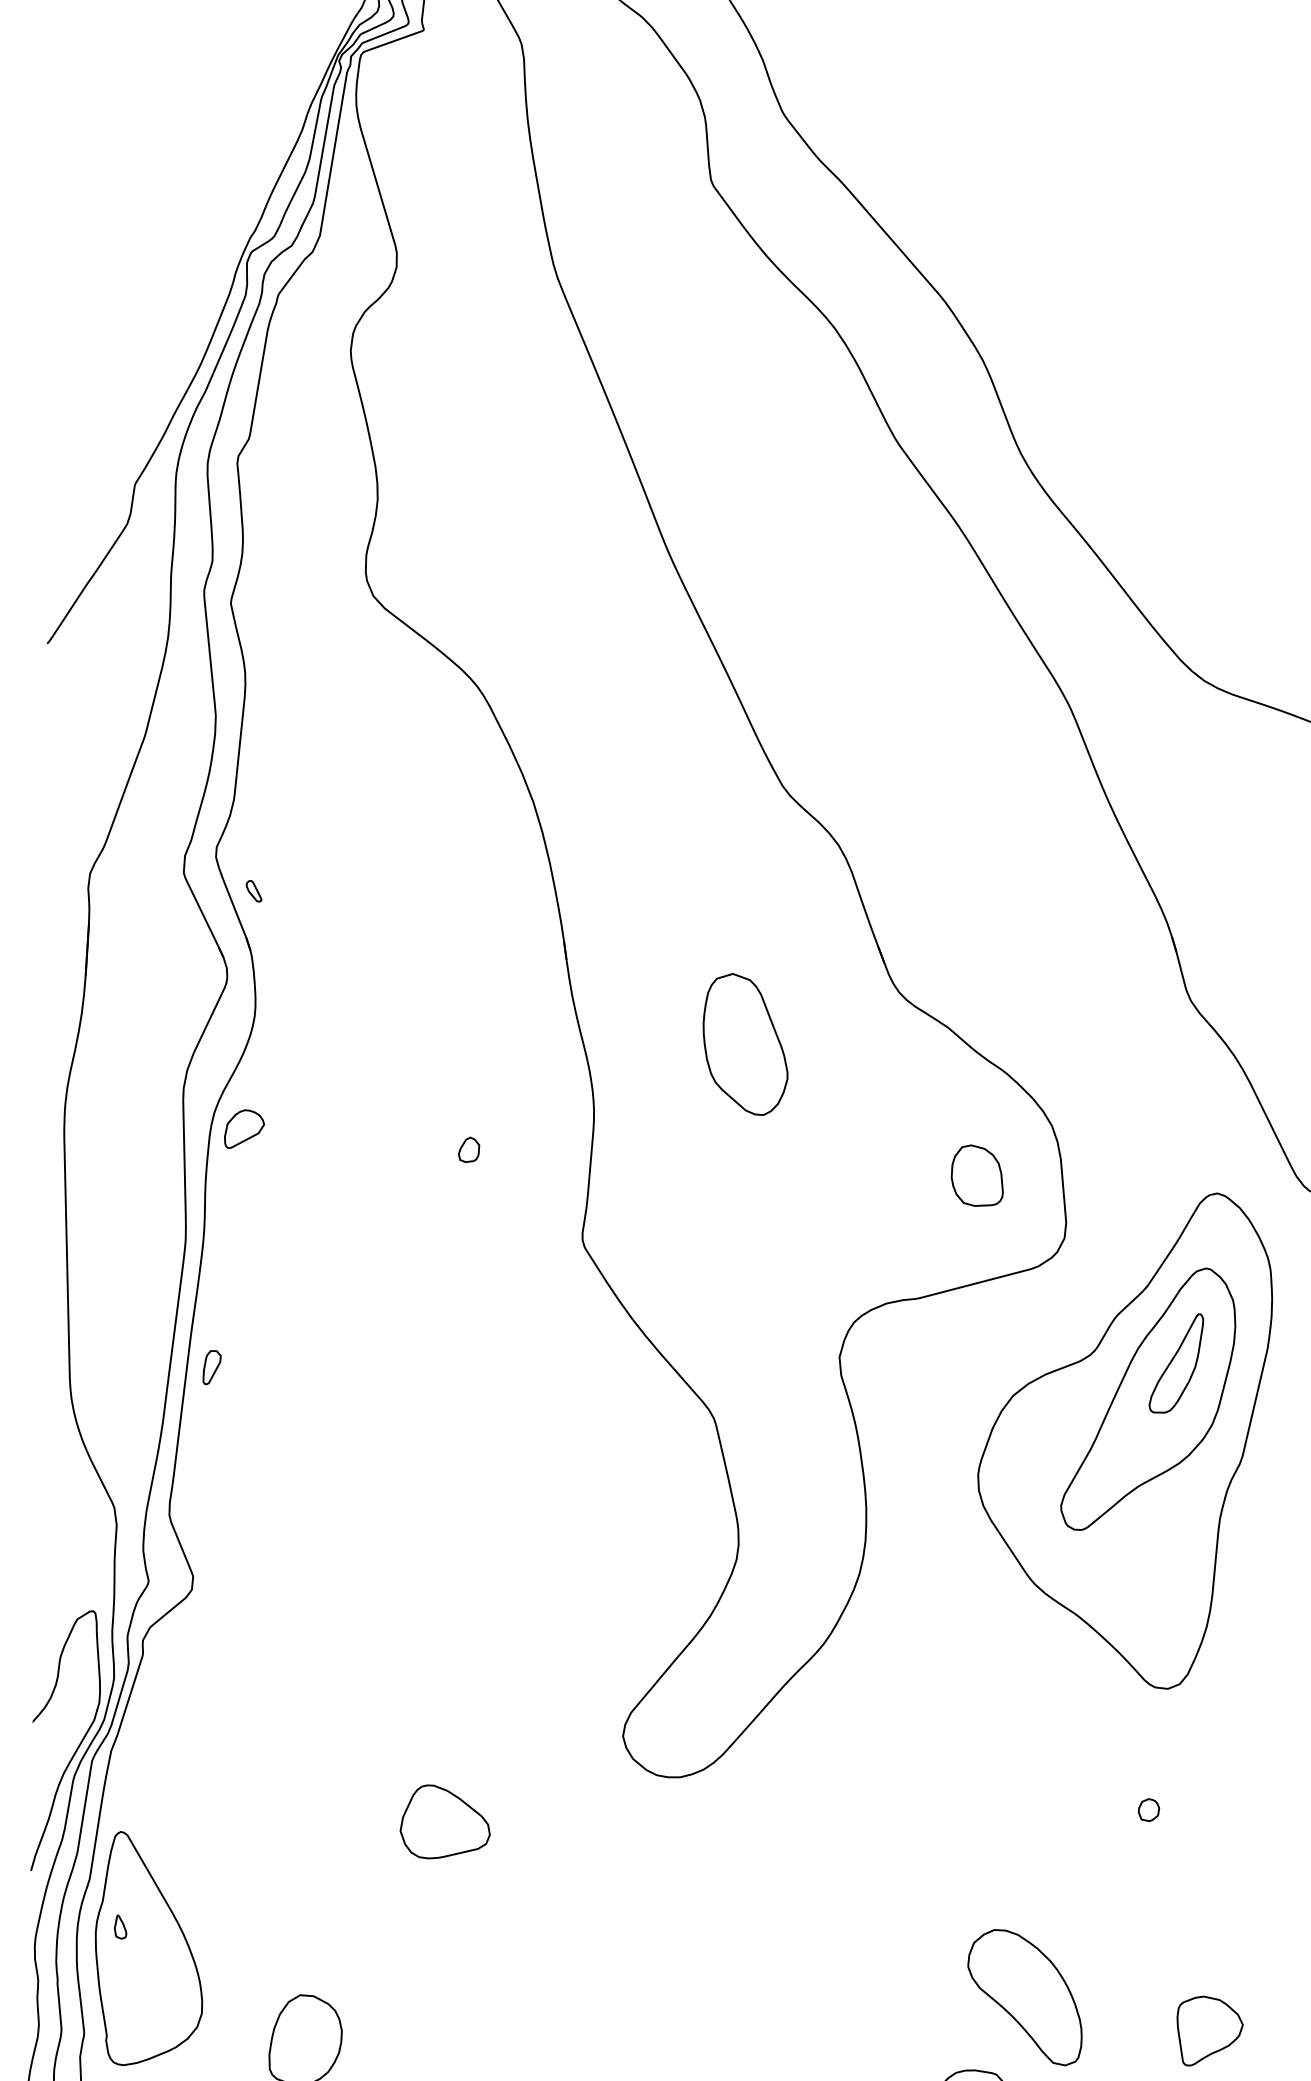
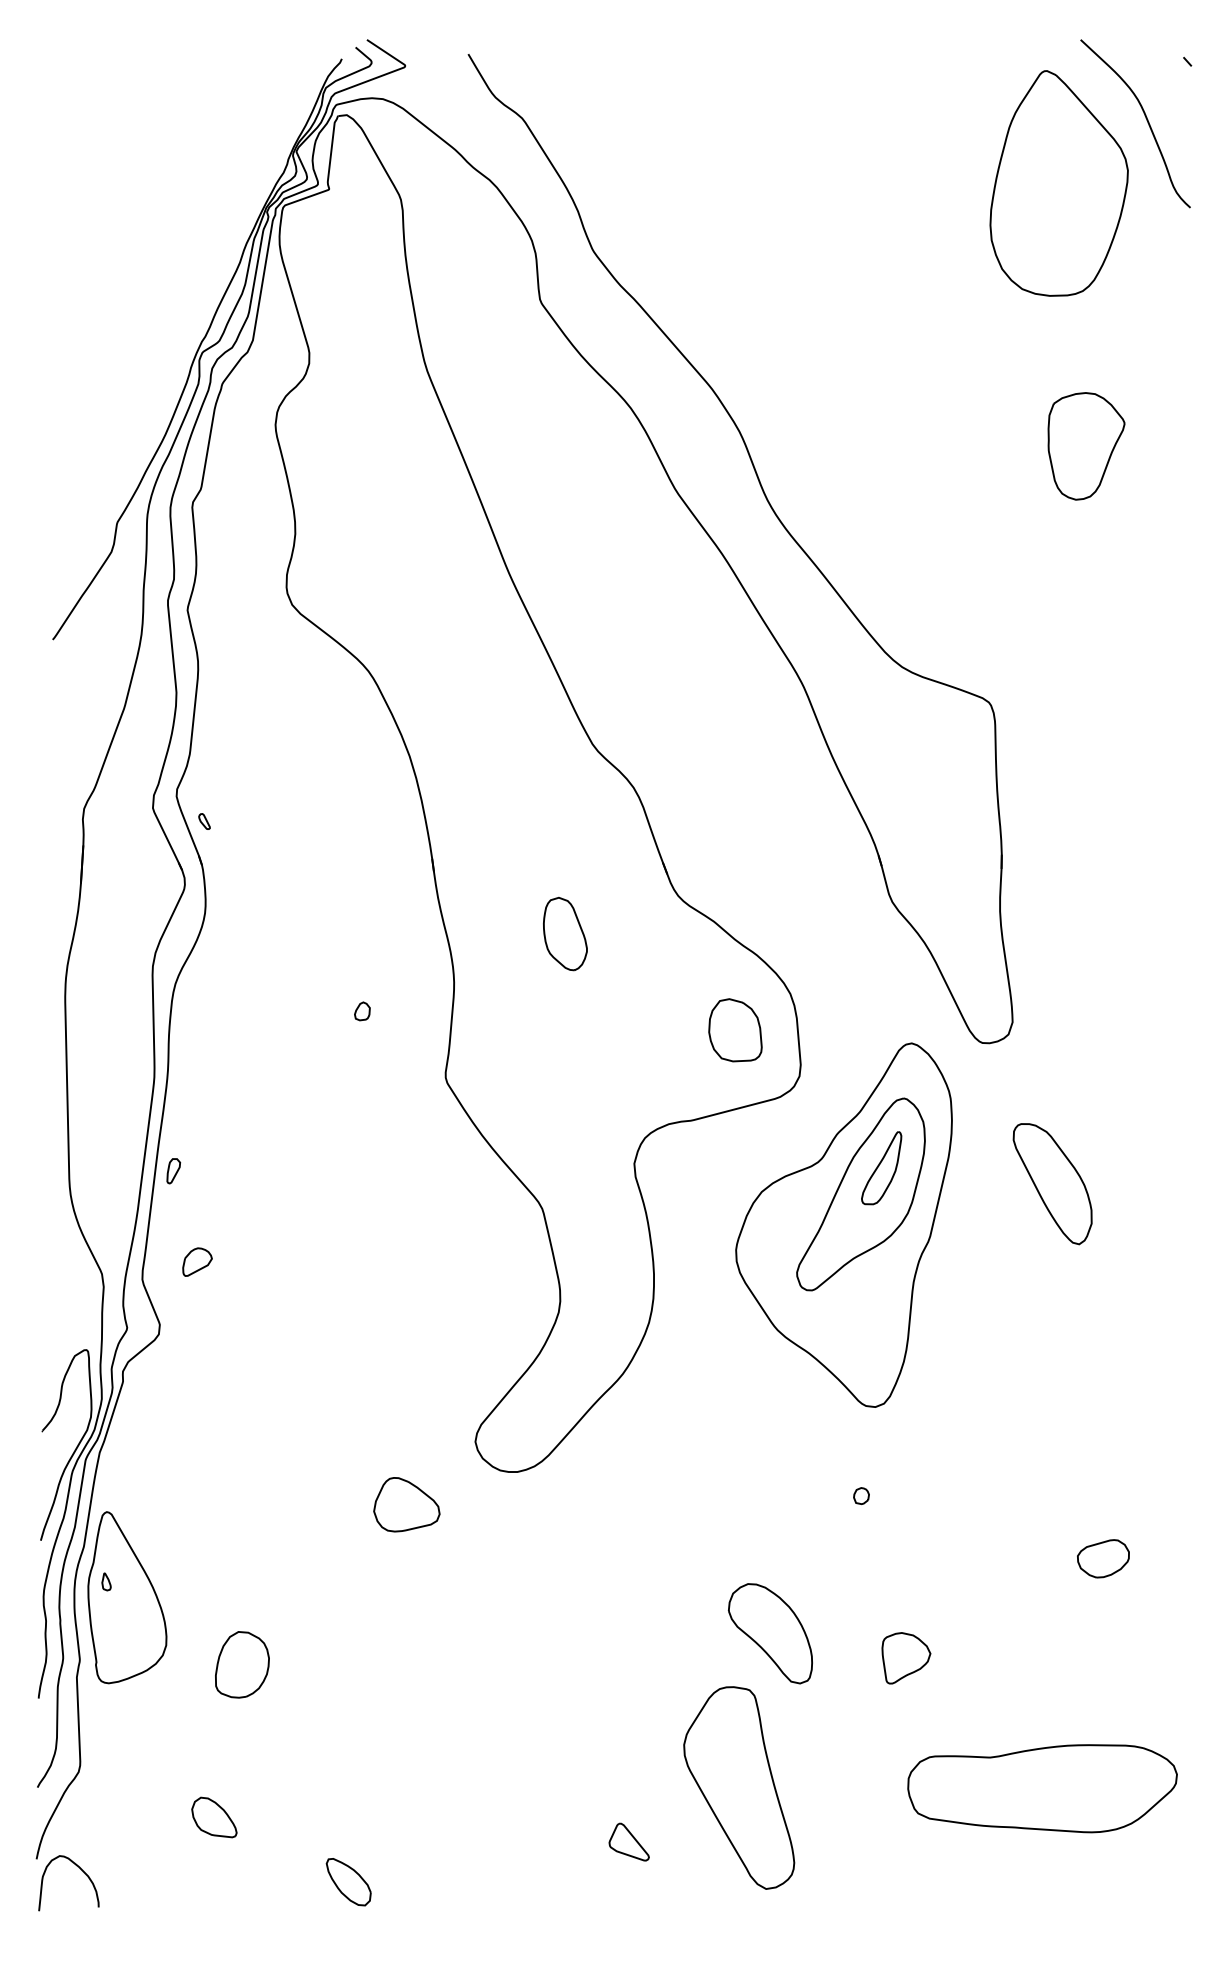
part: (745, 1043) -> (565, 933), size x0.7
part: (244, 1128) -> (197, 1261), moved
part: (977, 1175) -> (735, 1030), size x1.4
part: (444, 1821) -> (406, 1504), moved

